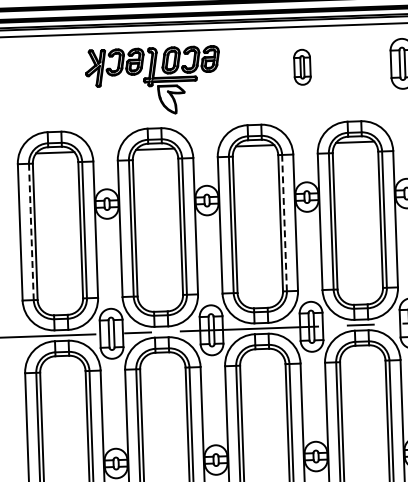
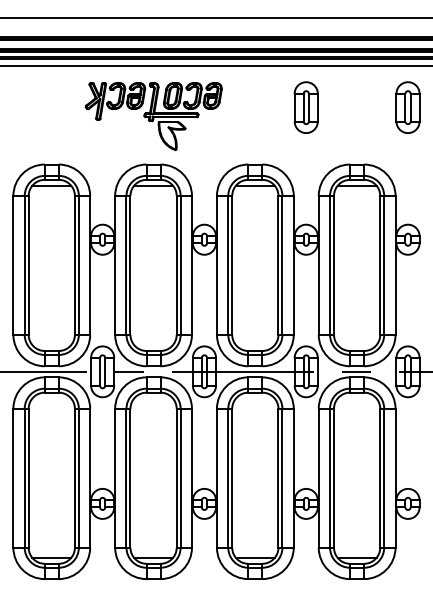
part: (301, 67) -> (305, 107), size x1.43
line: (284, 222) -> (282, 264), dashed -> solid
line: (31, 232) -> (24, 265), dashed -> solid

